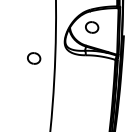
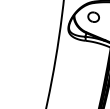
part: (34, 58) -> (40, 38), removed

